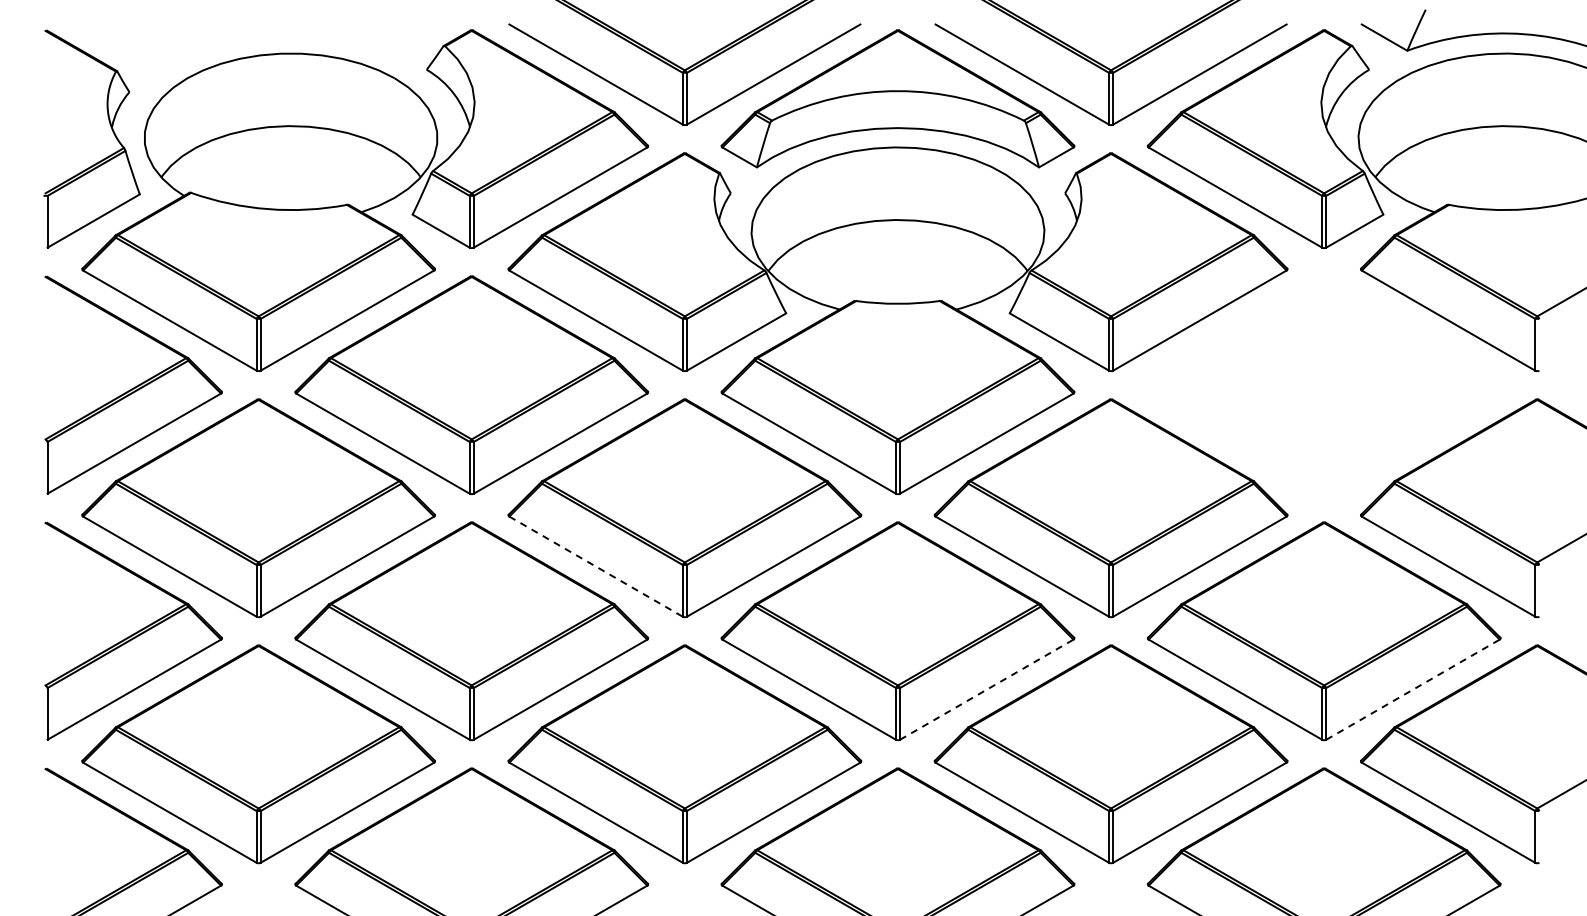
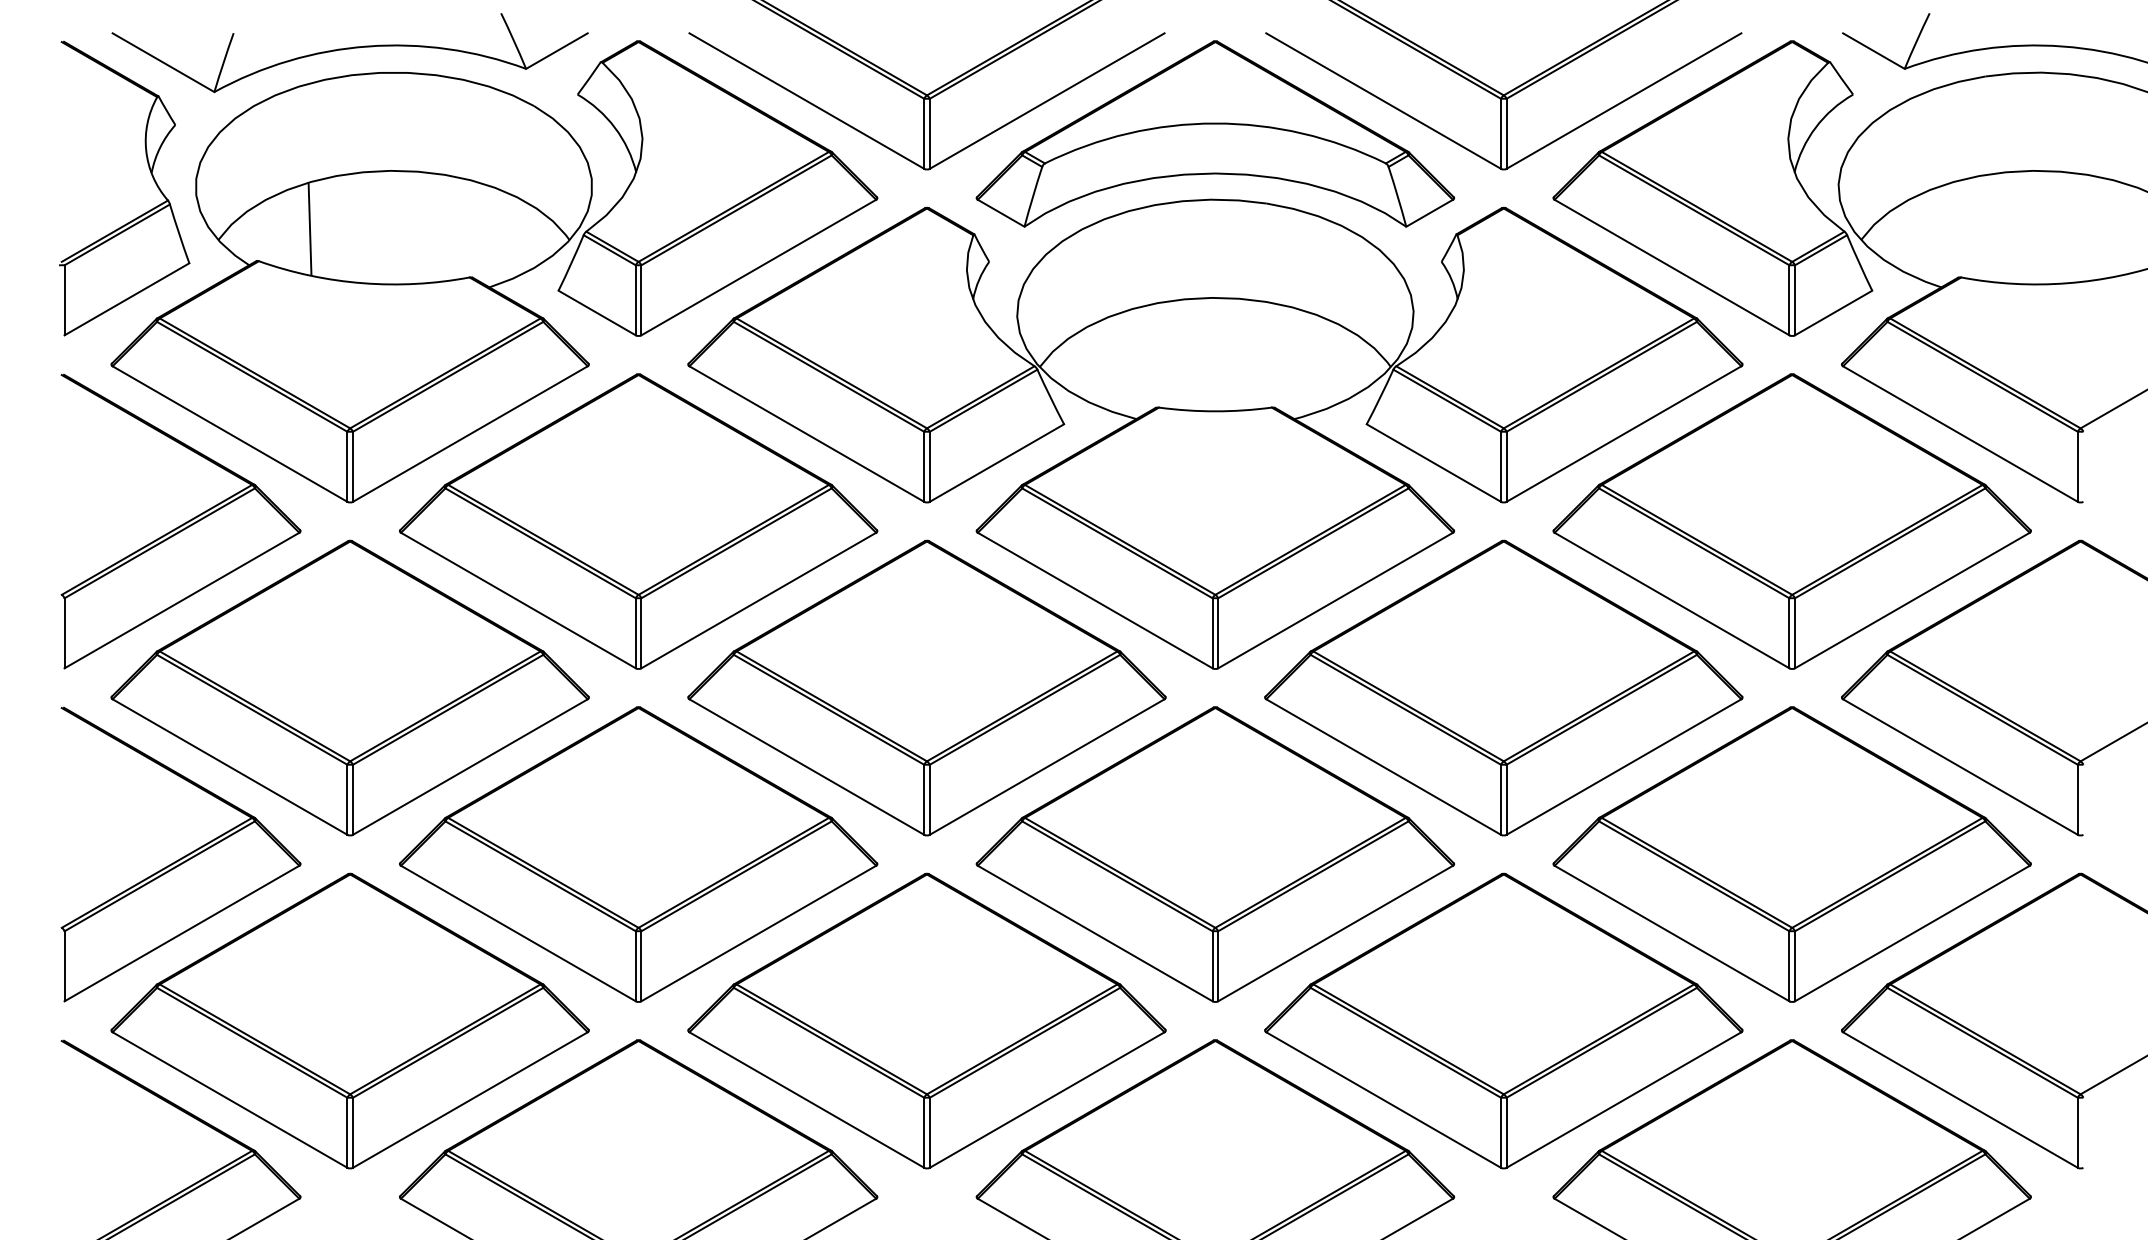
part: (258, 38) -> (349, 52), added
line: (228, 169) -> (309, 229), added
part: (1323, 384) -> (1791, 520), added
line: (596, 566) -> (807, 766), dashed -> solid
line: (987, 689) -> (1336, 933), dashed -> solid
line: (1413, 689) -> (1913, 933), dashed -> solid

